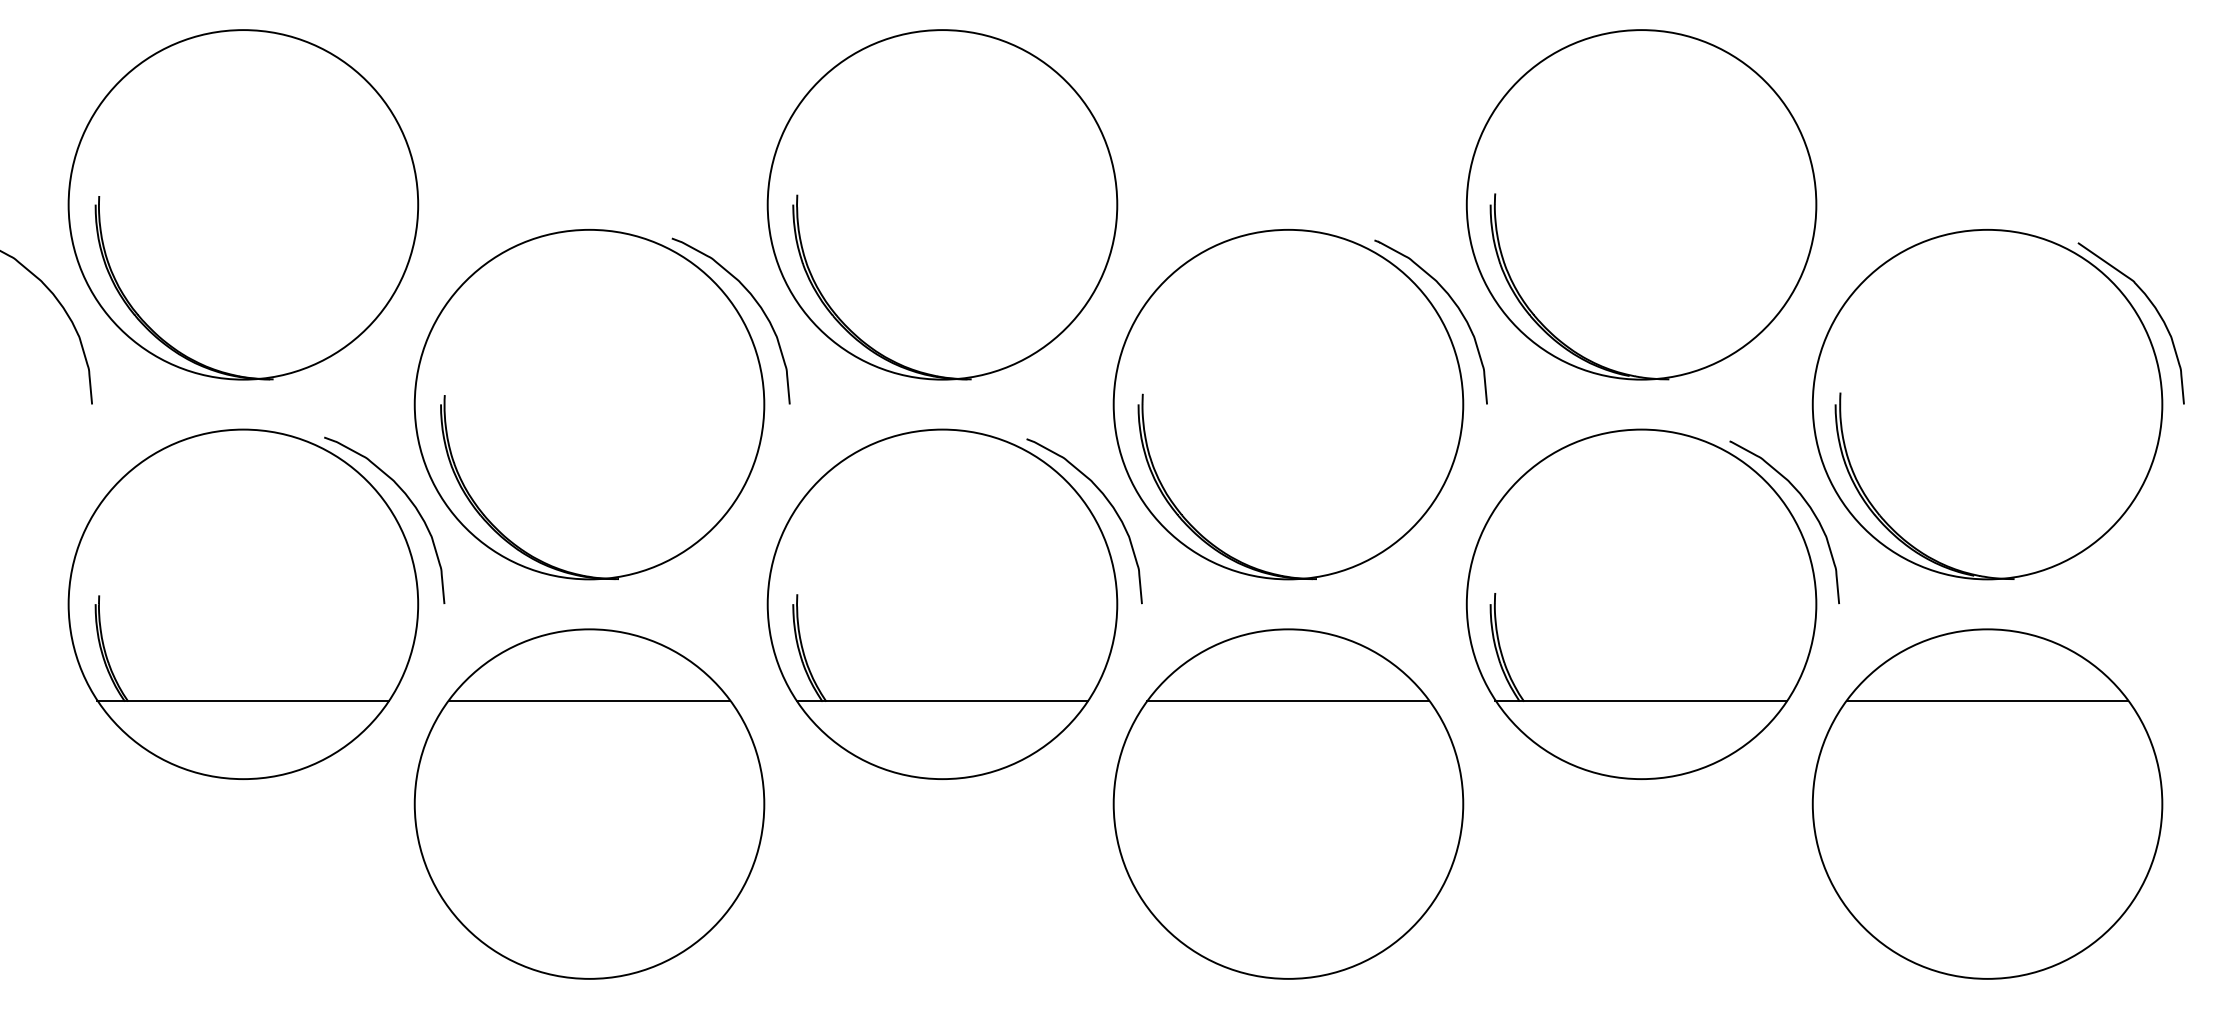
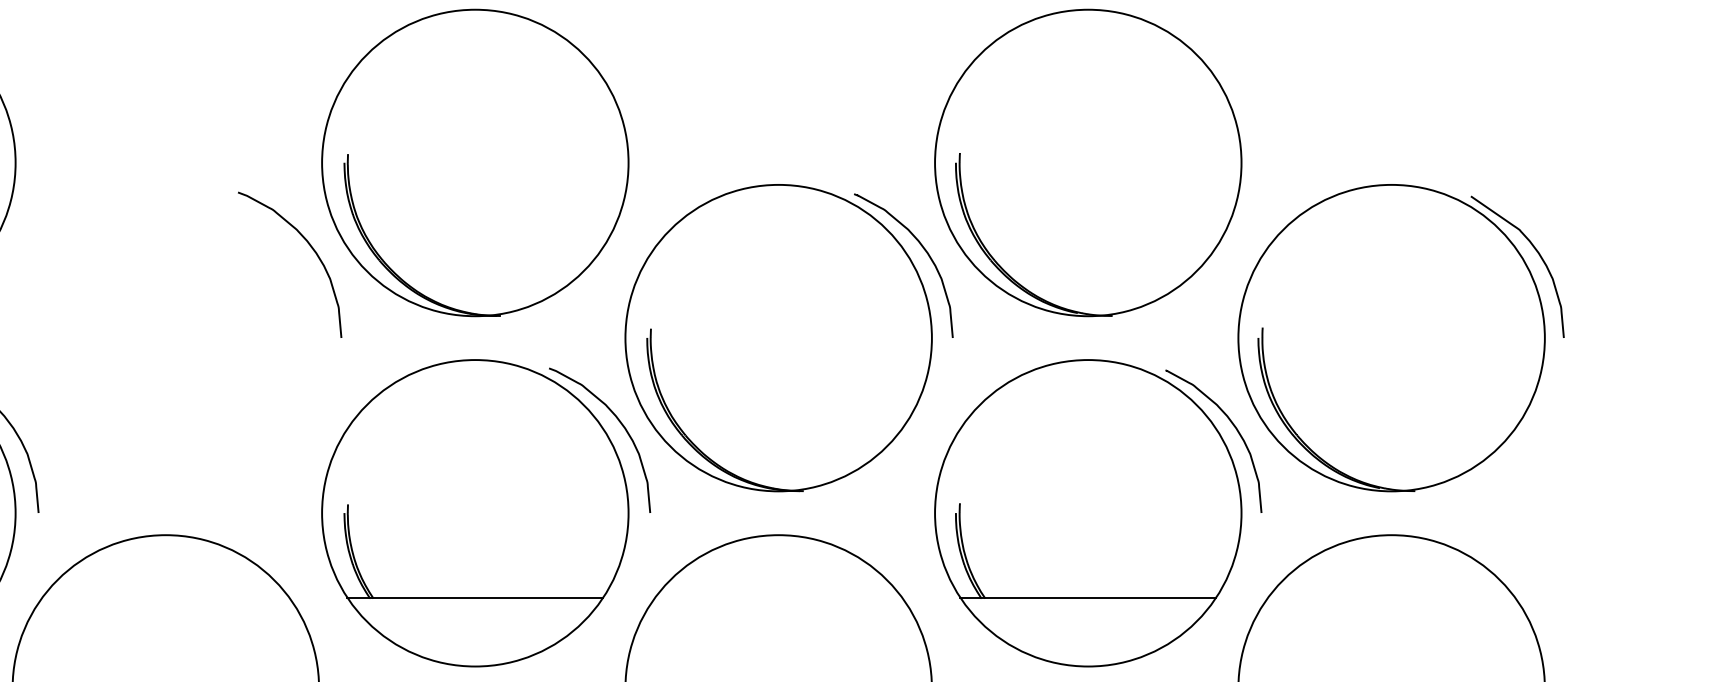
part: (589, 404) -> (165, 338), removed
line: (588, 700) -> (164, 597), removed
line: (1288, 700) -> (778, 597), removed
line: (1986, 700) -> (1390, 597), removed

